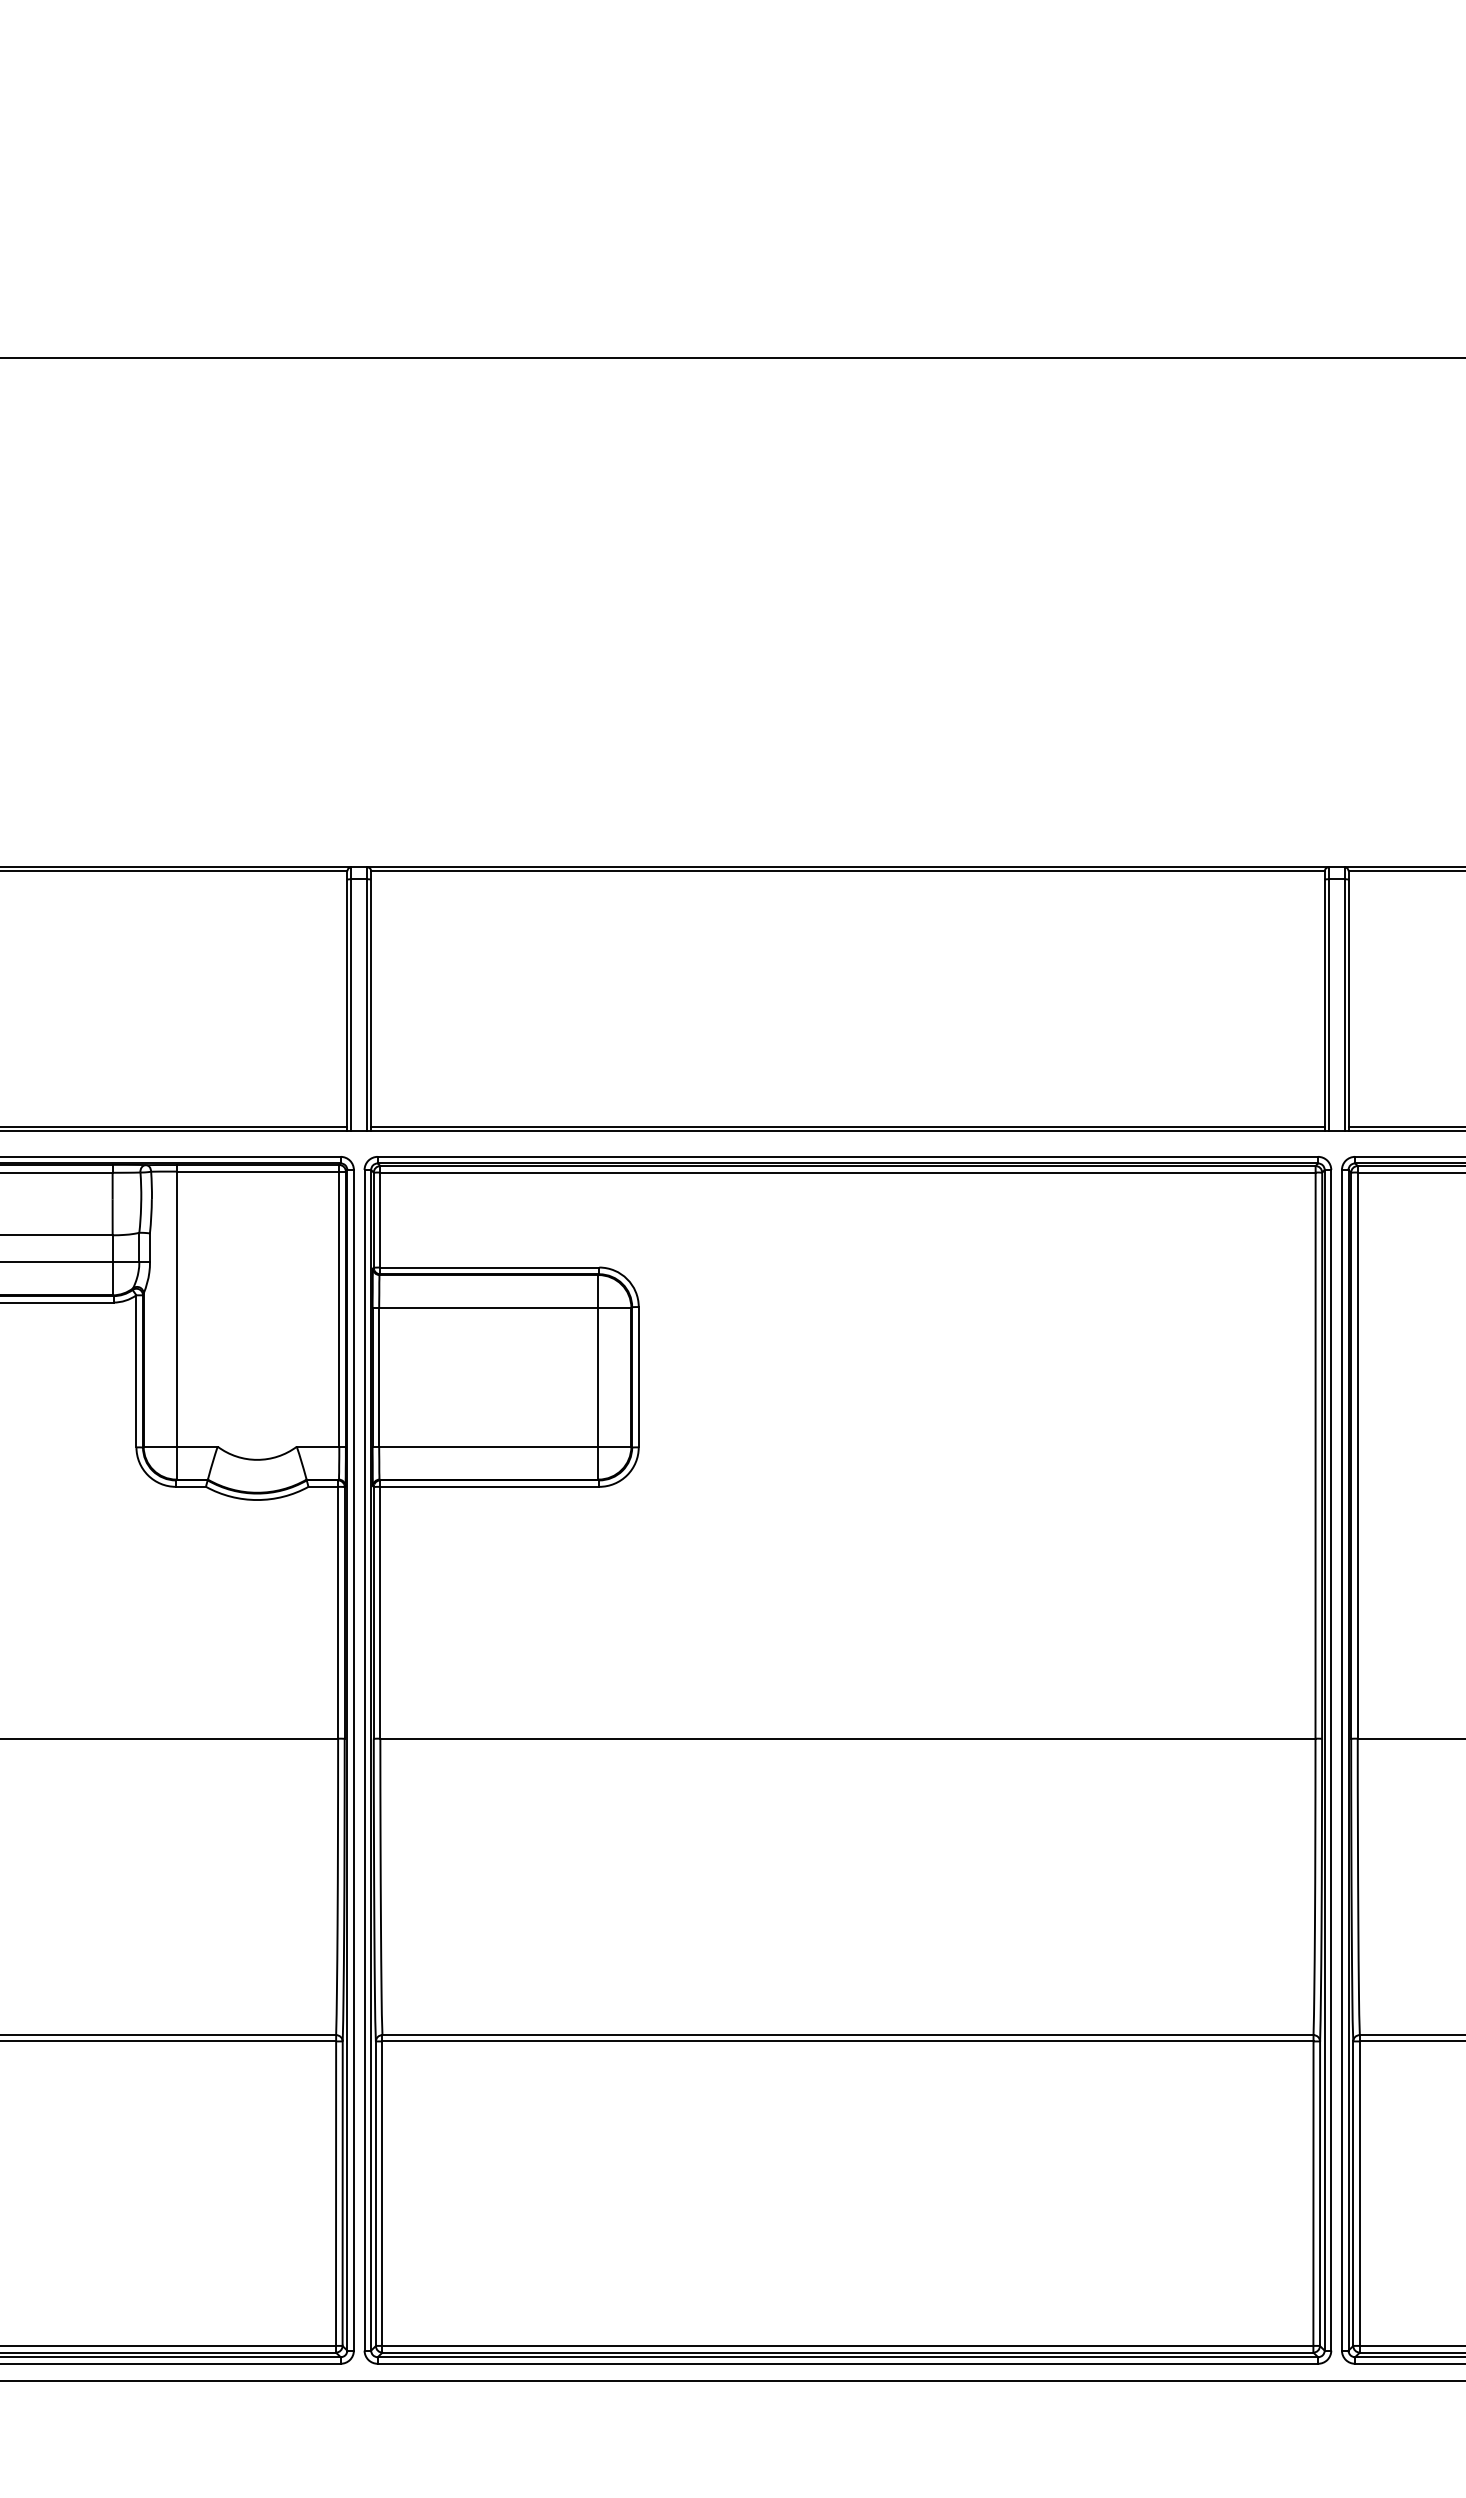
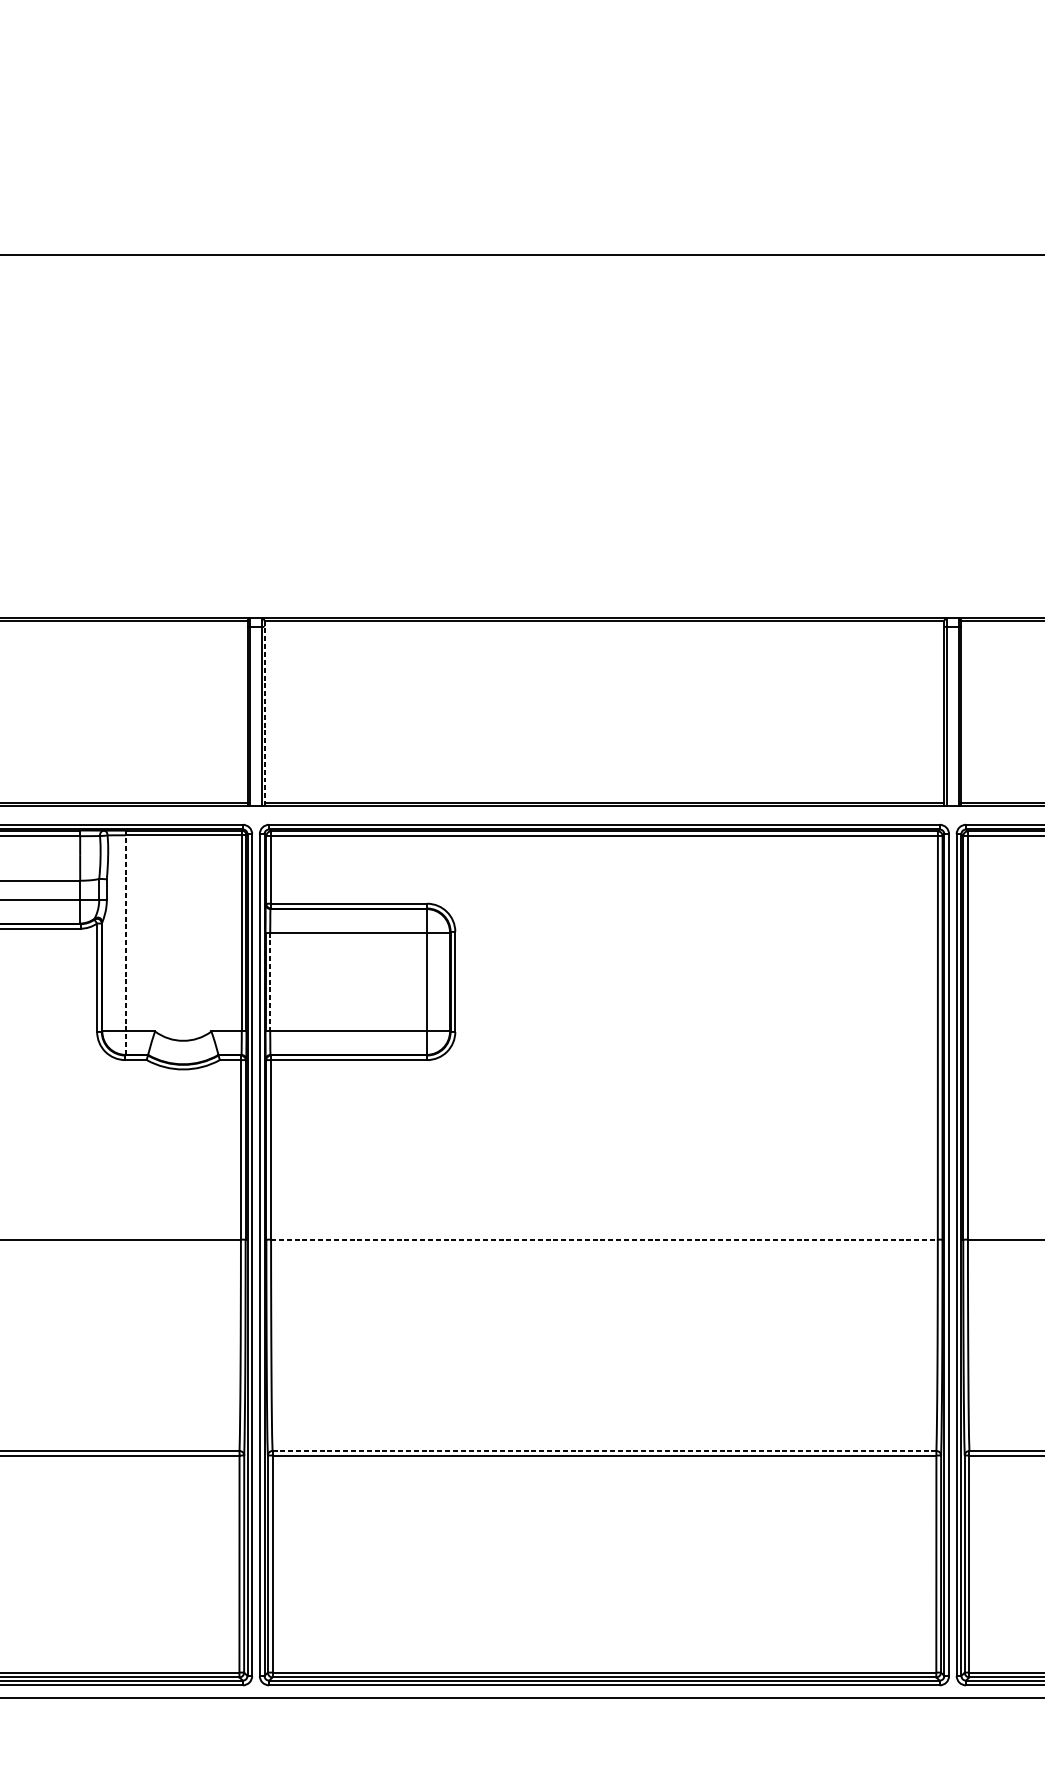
line: (371, 1000) -> (264, 713), solid -> dashed
line: (176, 1321) -> (125, 942), solid -> dashed
line: (379, 1377) -> (270, 982), solid -> dashed
line: (847, 1738) -> (604, 1239), solid -> dashed
line: (848, 2035) -> (604, 1451), solid -> dashed

